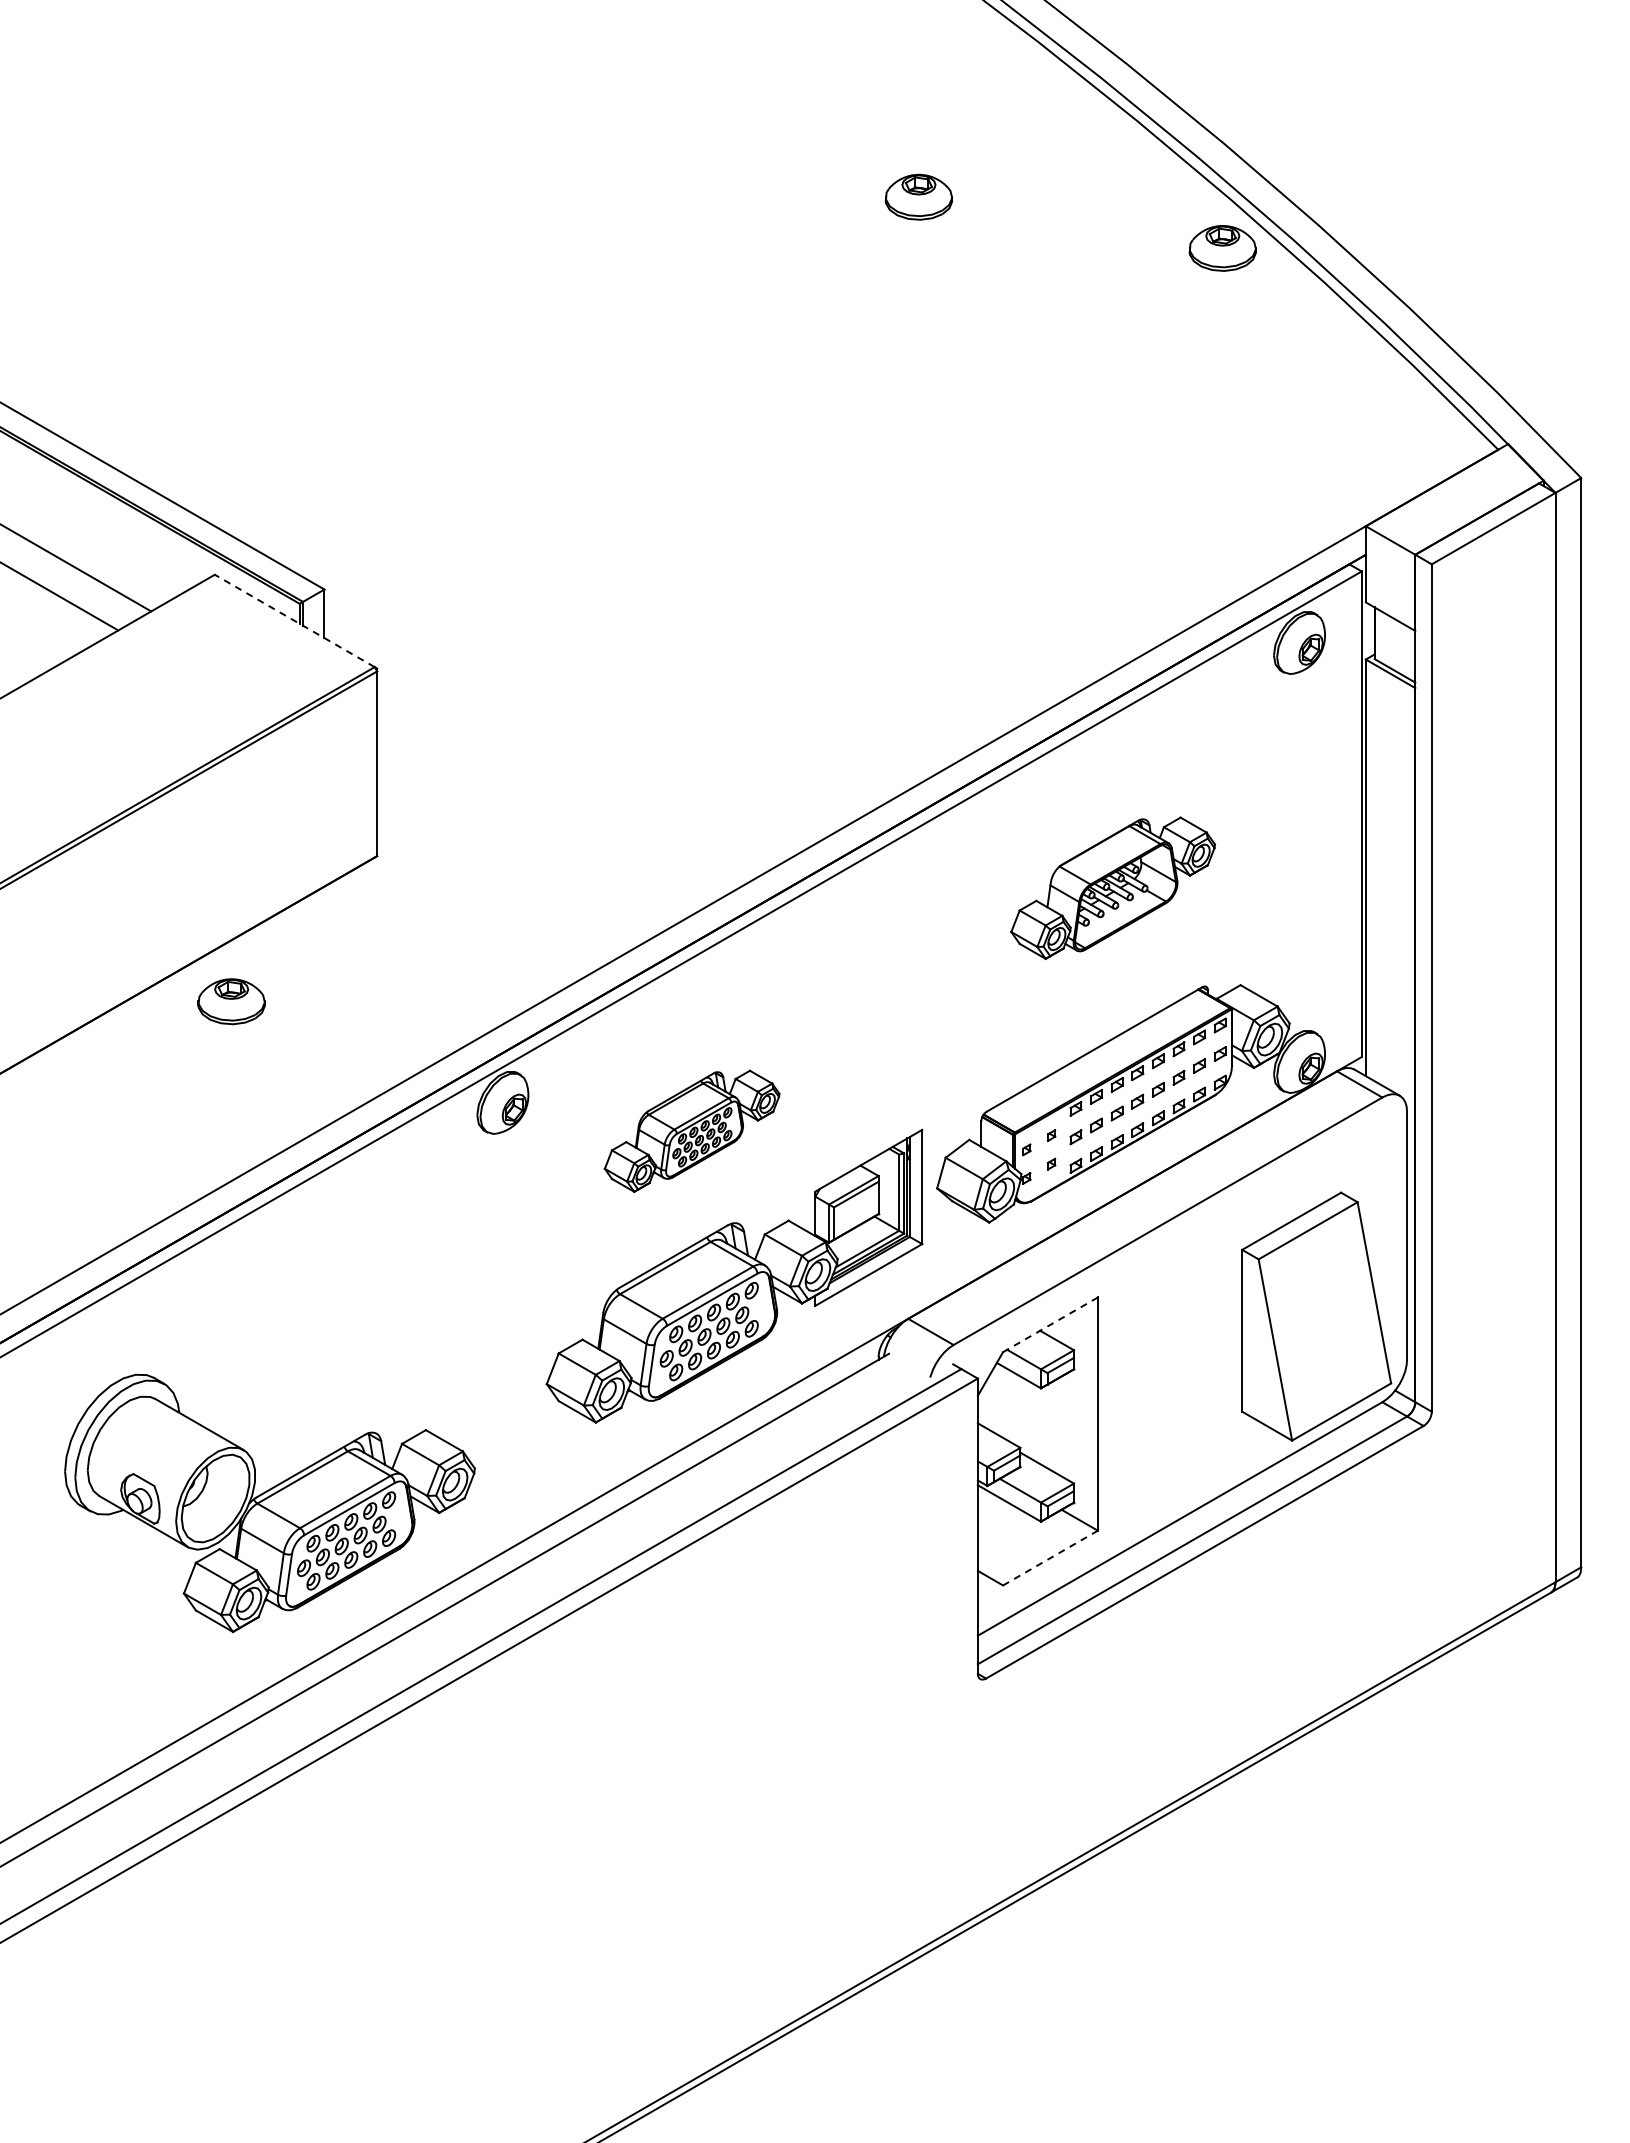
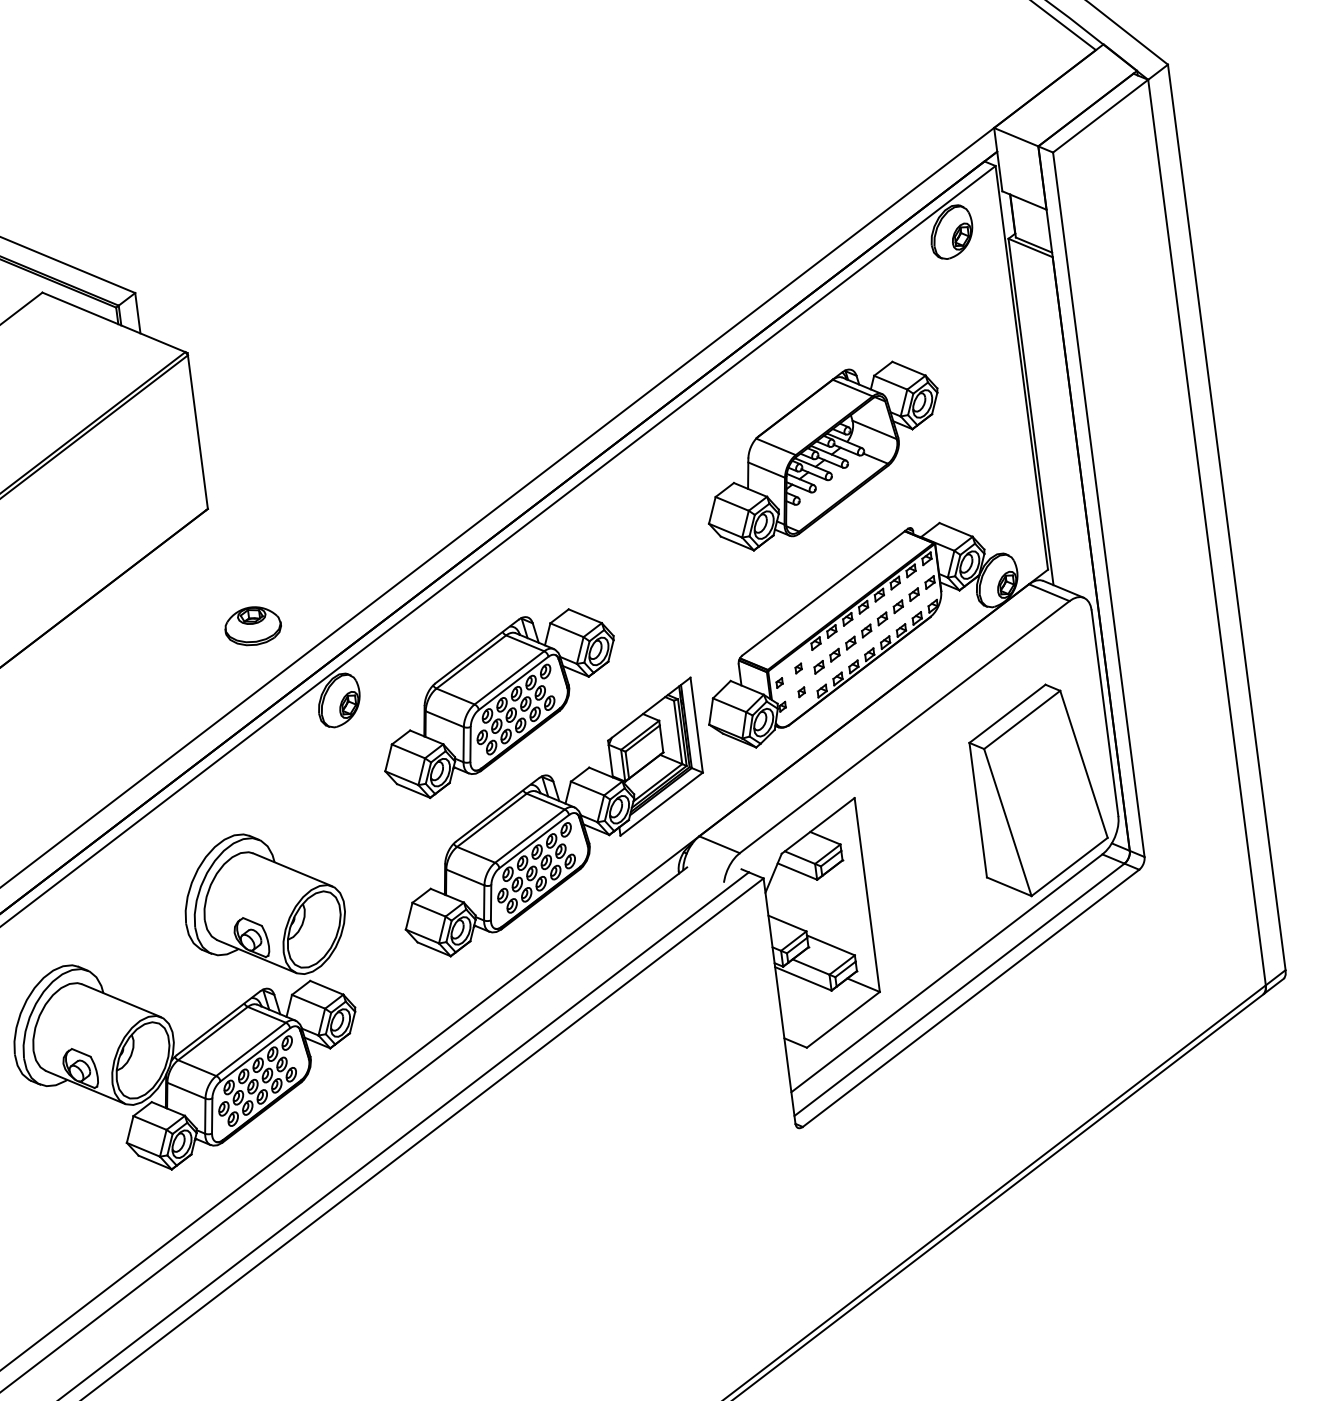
line: (294, 620) -> (113, 322), dashed -> solid
part: (1112, 888) -> (822, 456), size x1.43
part: (231, 1001) -> (252, 626), moved
part: (691, 1131) -> (498, 703), size x1.67
line: (1050, 1324) -> (818, 825), dashed -> solid
part: (382, 1333) -> (263, 905), added
line: (1050, 1558) -> (843, 1020), dashed -> solid

